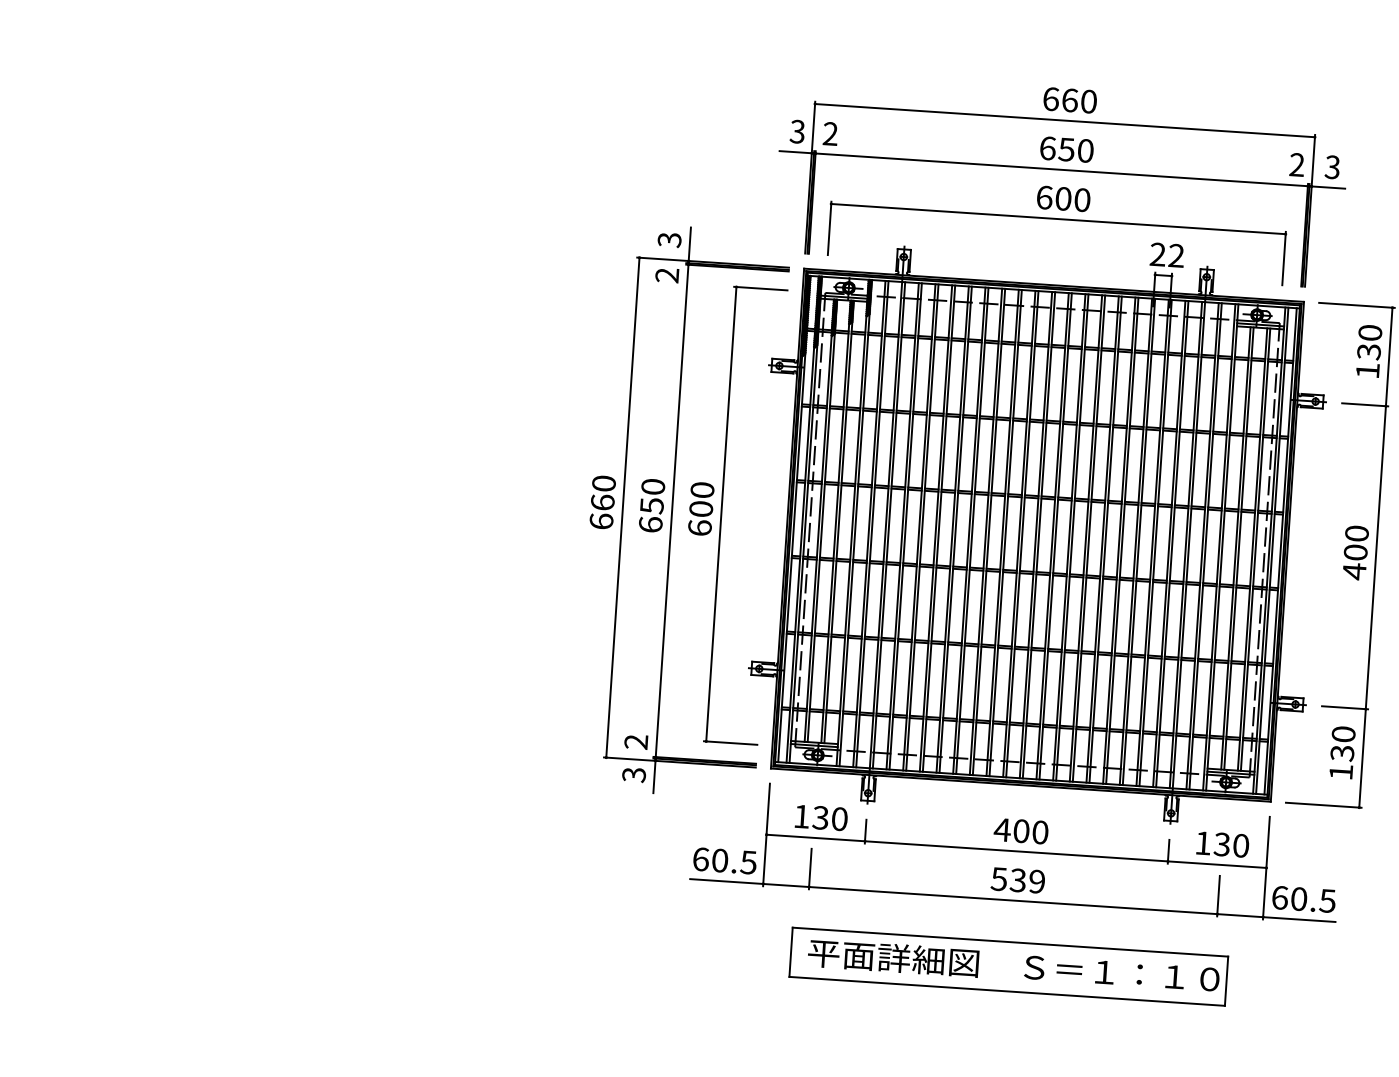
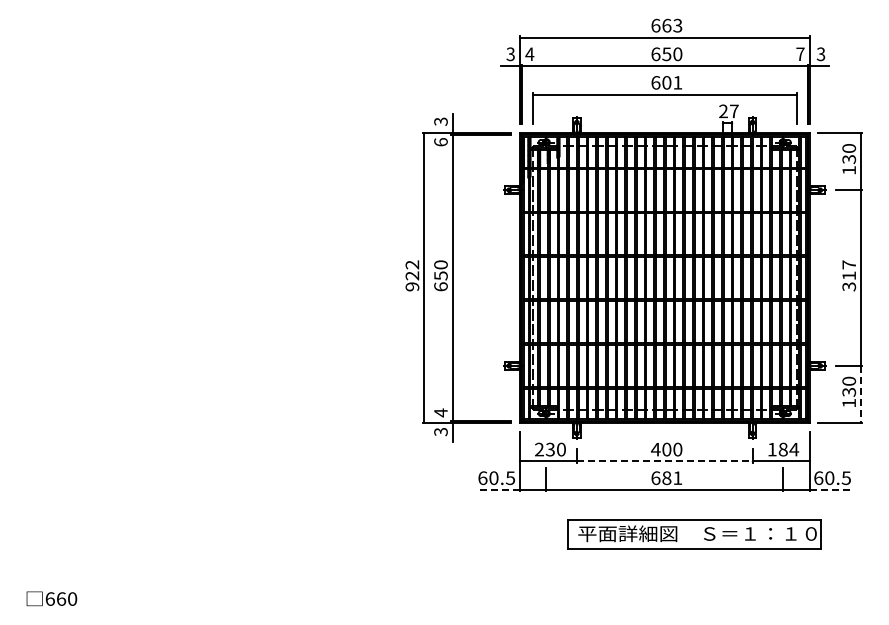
text: (1088, 101) -> (677, 25), 660 -> 663
text: (830, 132) -> (529, 53), 2 -> 4
text: (1297, 163) -> (800, 53), 2 -> 7
text: (1081, 199) -> (677, 82), 600 -> 601
text: (1175, 255) -> (733, 111), 22 -> 27
text: (666, 275) -> (440, 142), 2 -> 6
text: (602, 501) -> (412, 275), 660 -> 922
part: (730, 513) -> (486, 277), removed
text: (1356, 551) -> (849, 275), 400 -> 317
text: (635, 741) -> (440, 412), 2 -> 4
line: (1363, 758) -> (861, 394), solid -> dashed
text: (801, 816) -> (539, 449), 130 -> 230
text: (1231, 844) -> (788, 449), 130 -> 184
line: (1016, 851) -> (664, 461), solid -> dashed
line: (726, 880) -> (498, 489), solid -> dashed
text: (1017, 880) -> (666, 478), 539 -> 681
line: (1299, 918) -> (830, 489), solid -> dashed
part: (1008, 966) -> (694, 534), moved

